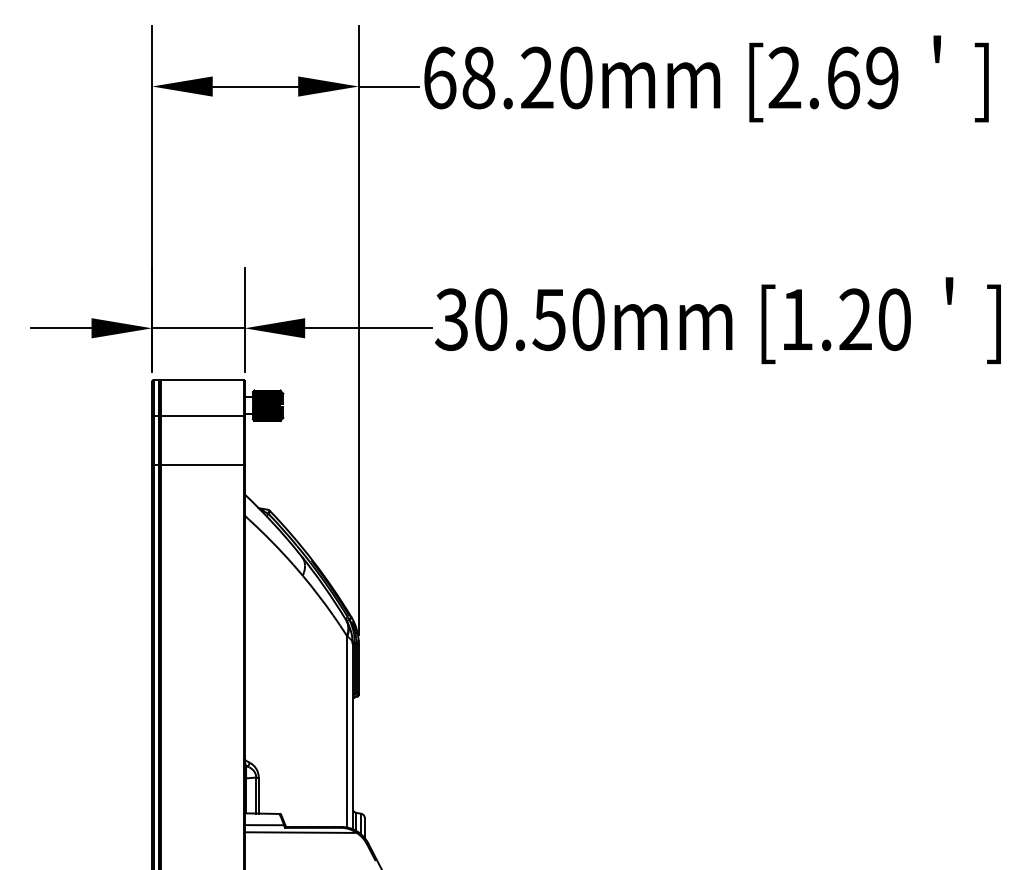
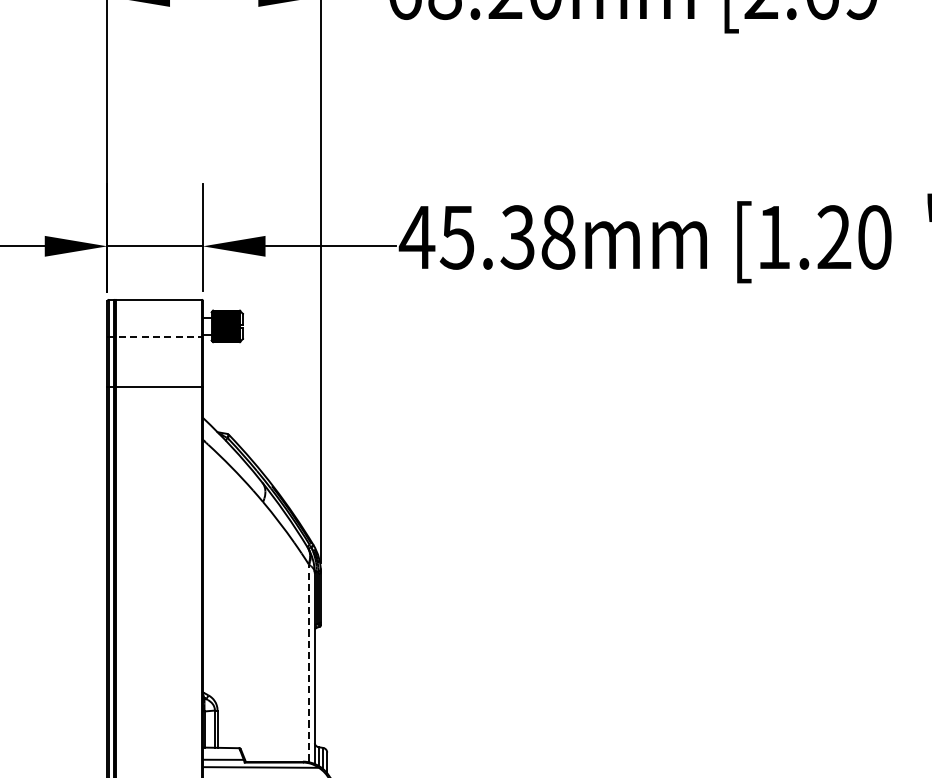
text: (519, 319) -> (487, 237), 30.50mm -> 45.38mm
line: (198, 416) -> (155, 337), solid -> dashed
line: (347, 731) -> (309, 662), solid -> dashed

